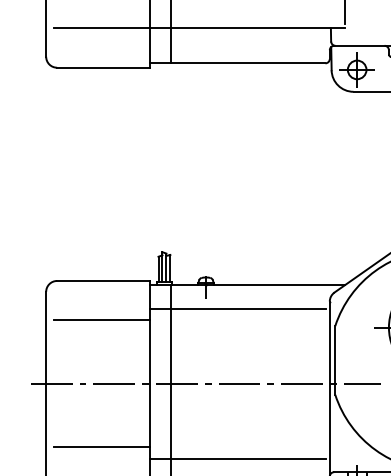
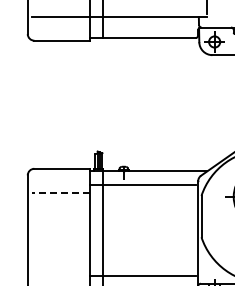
line: (102, 320) -> (61, 192), solid -> dashed
line: (205, 383) -> (123, 230), removed
line: (102, 446) -> (61, 268), removed

